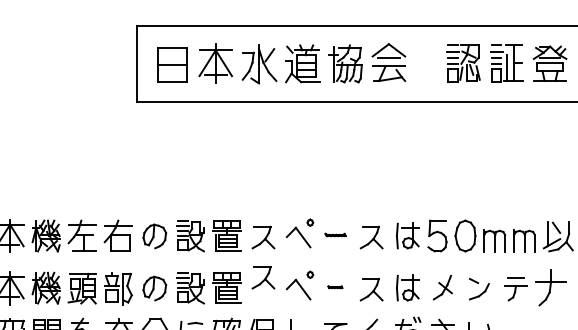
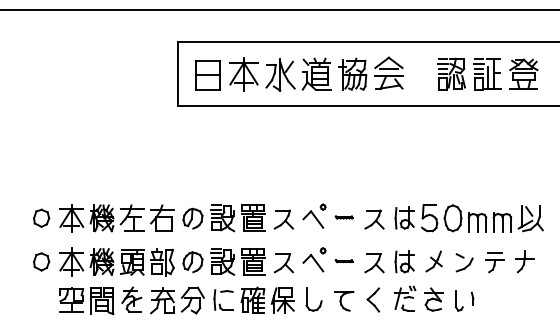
part: (262, 278) -> (283, 263), moved
part: (334, 287) -> (343, 261), size x1.43
part: (550, 287) -> (524, 261), size x0.71

